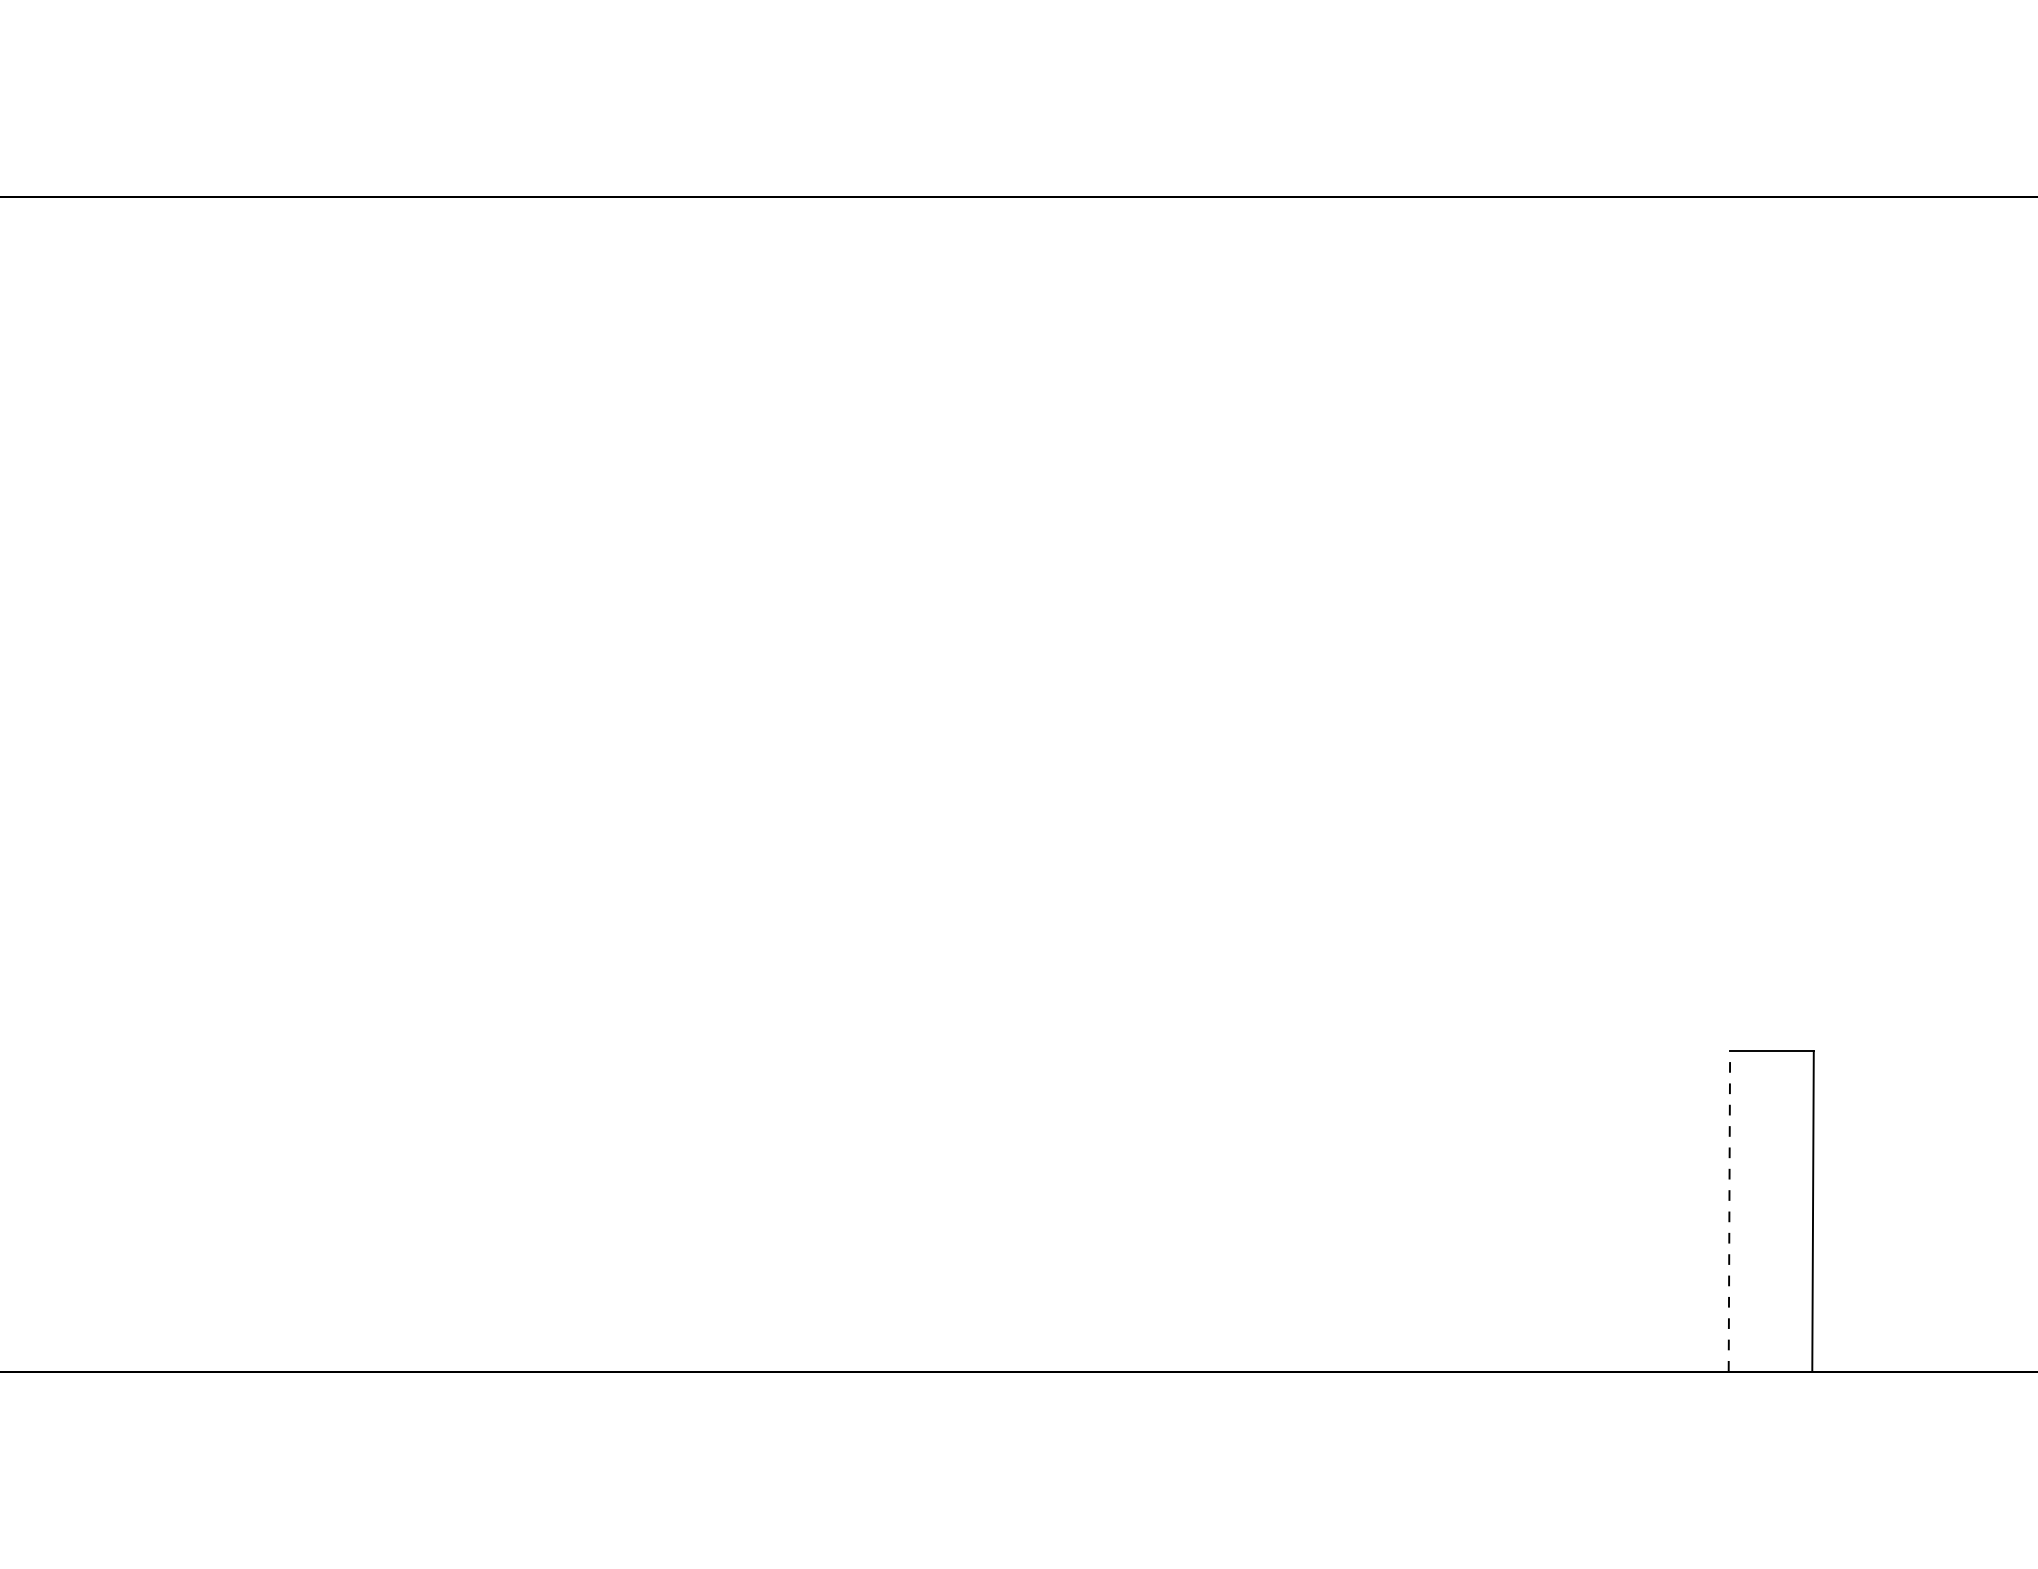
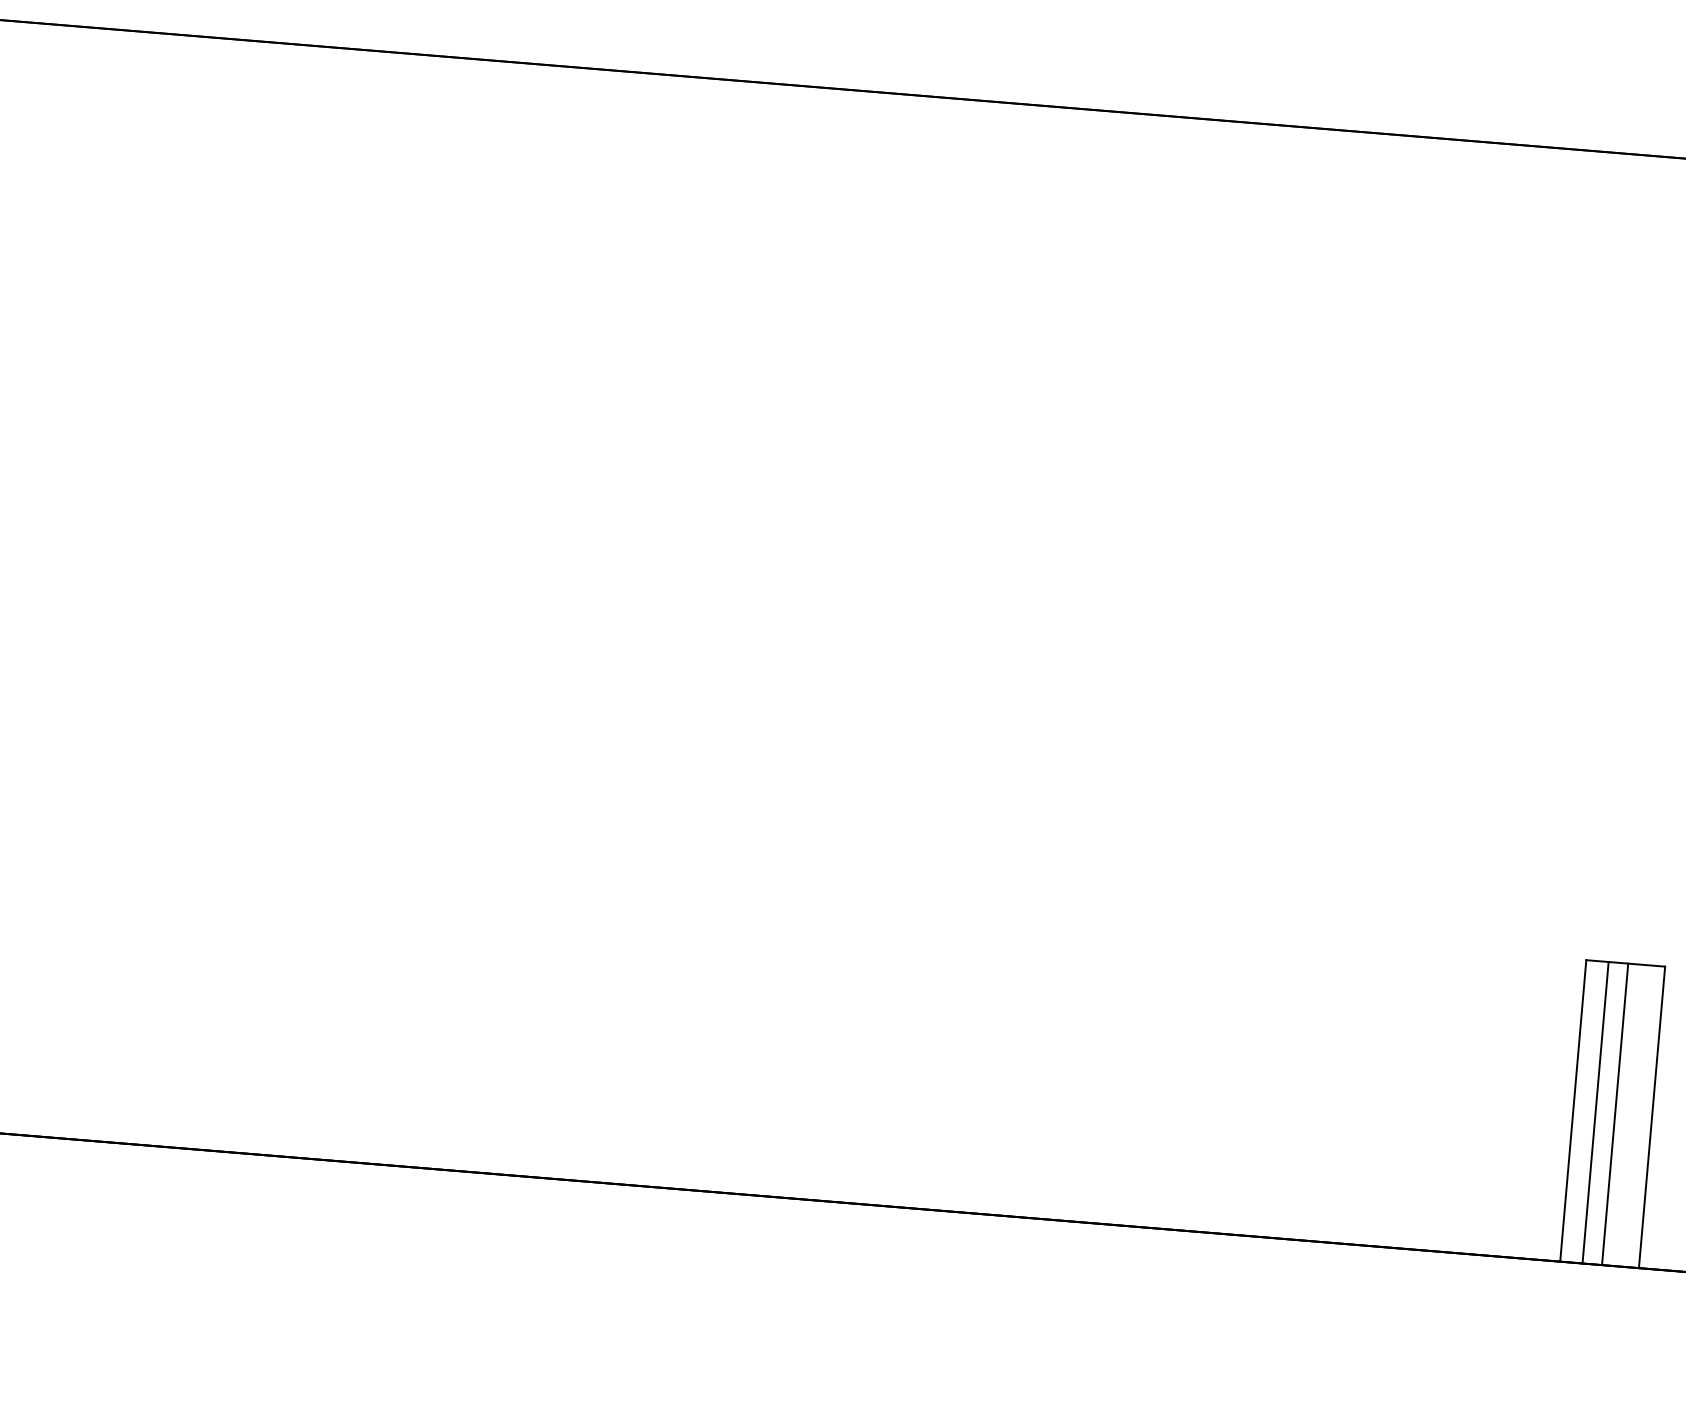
line: (1729, 1211) -> (1573, 1110), dashed -> solid
line: (1752, 1211) -> (1595, 1112), added
line: (1773, 1211) -> (1614, 1114), added

